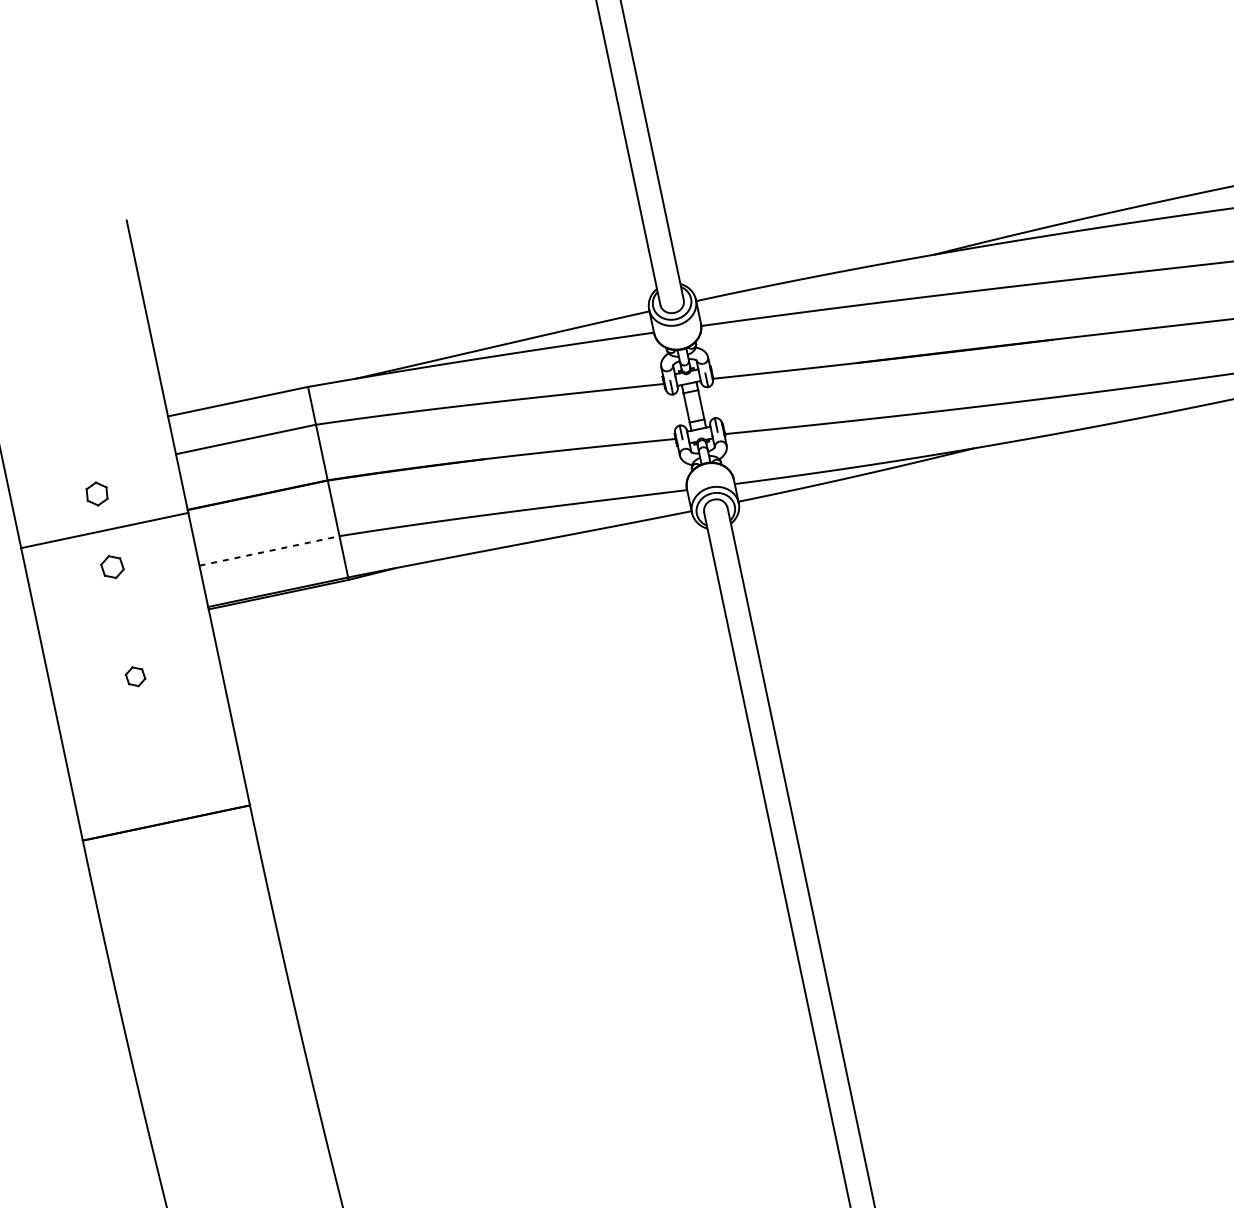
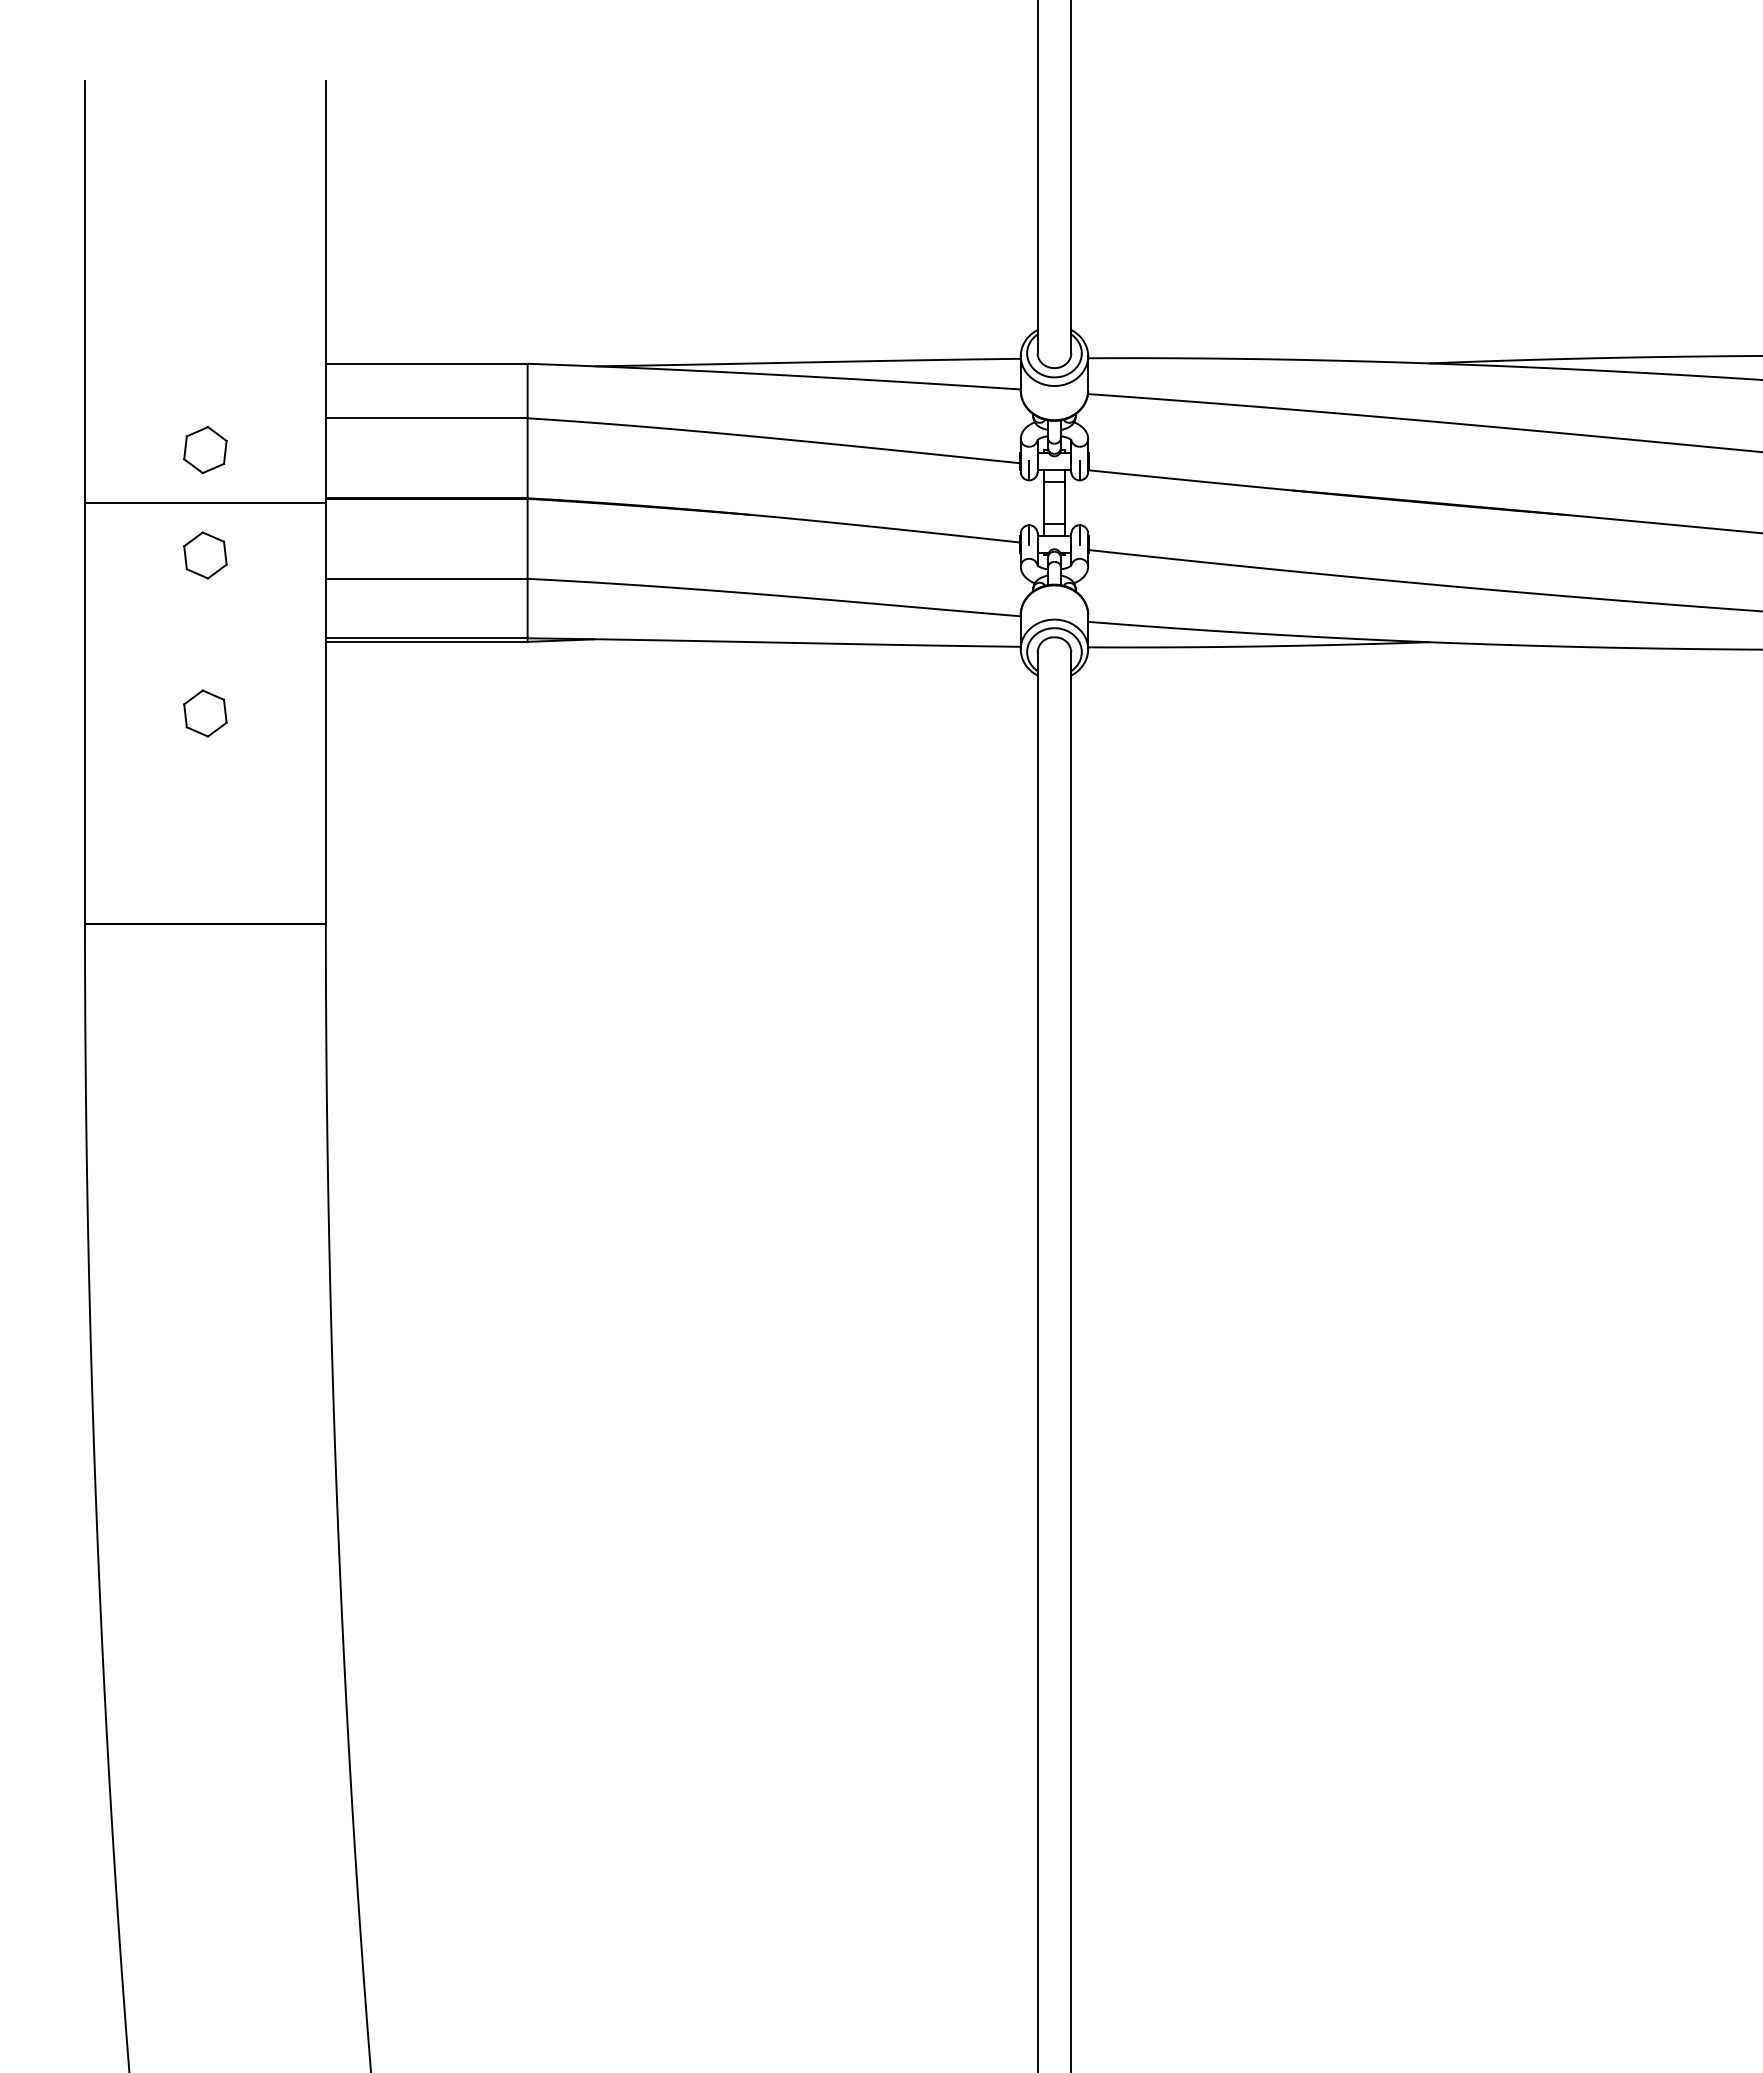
part: (97, 494) -> (205, 450), size x1.43
line: (269, 550) -> (426, 578), dashed -> solid
part: (112, 567) -> (205, 555), size x1.43
part: (135, 676) -> (205, 713), size x1.67

